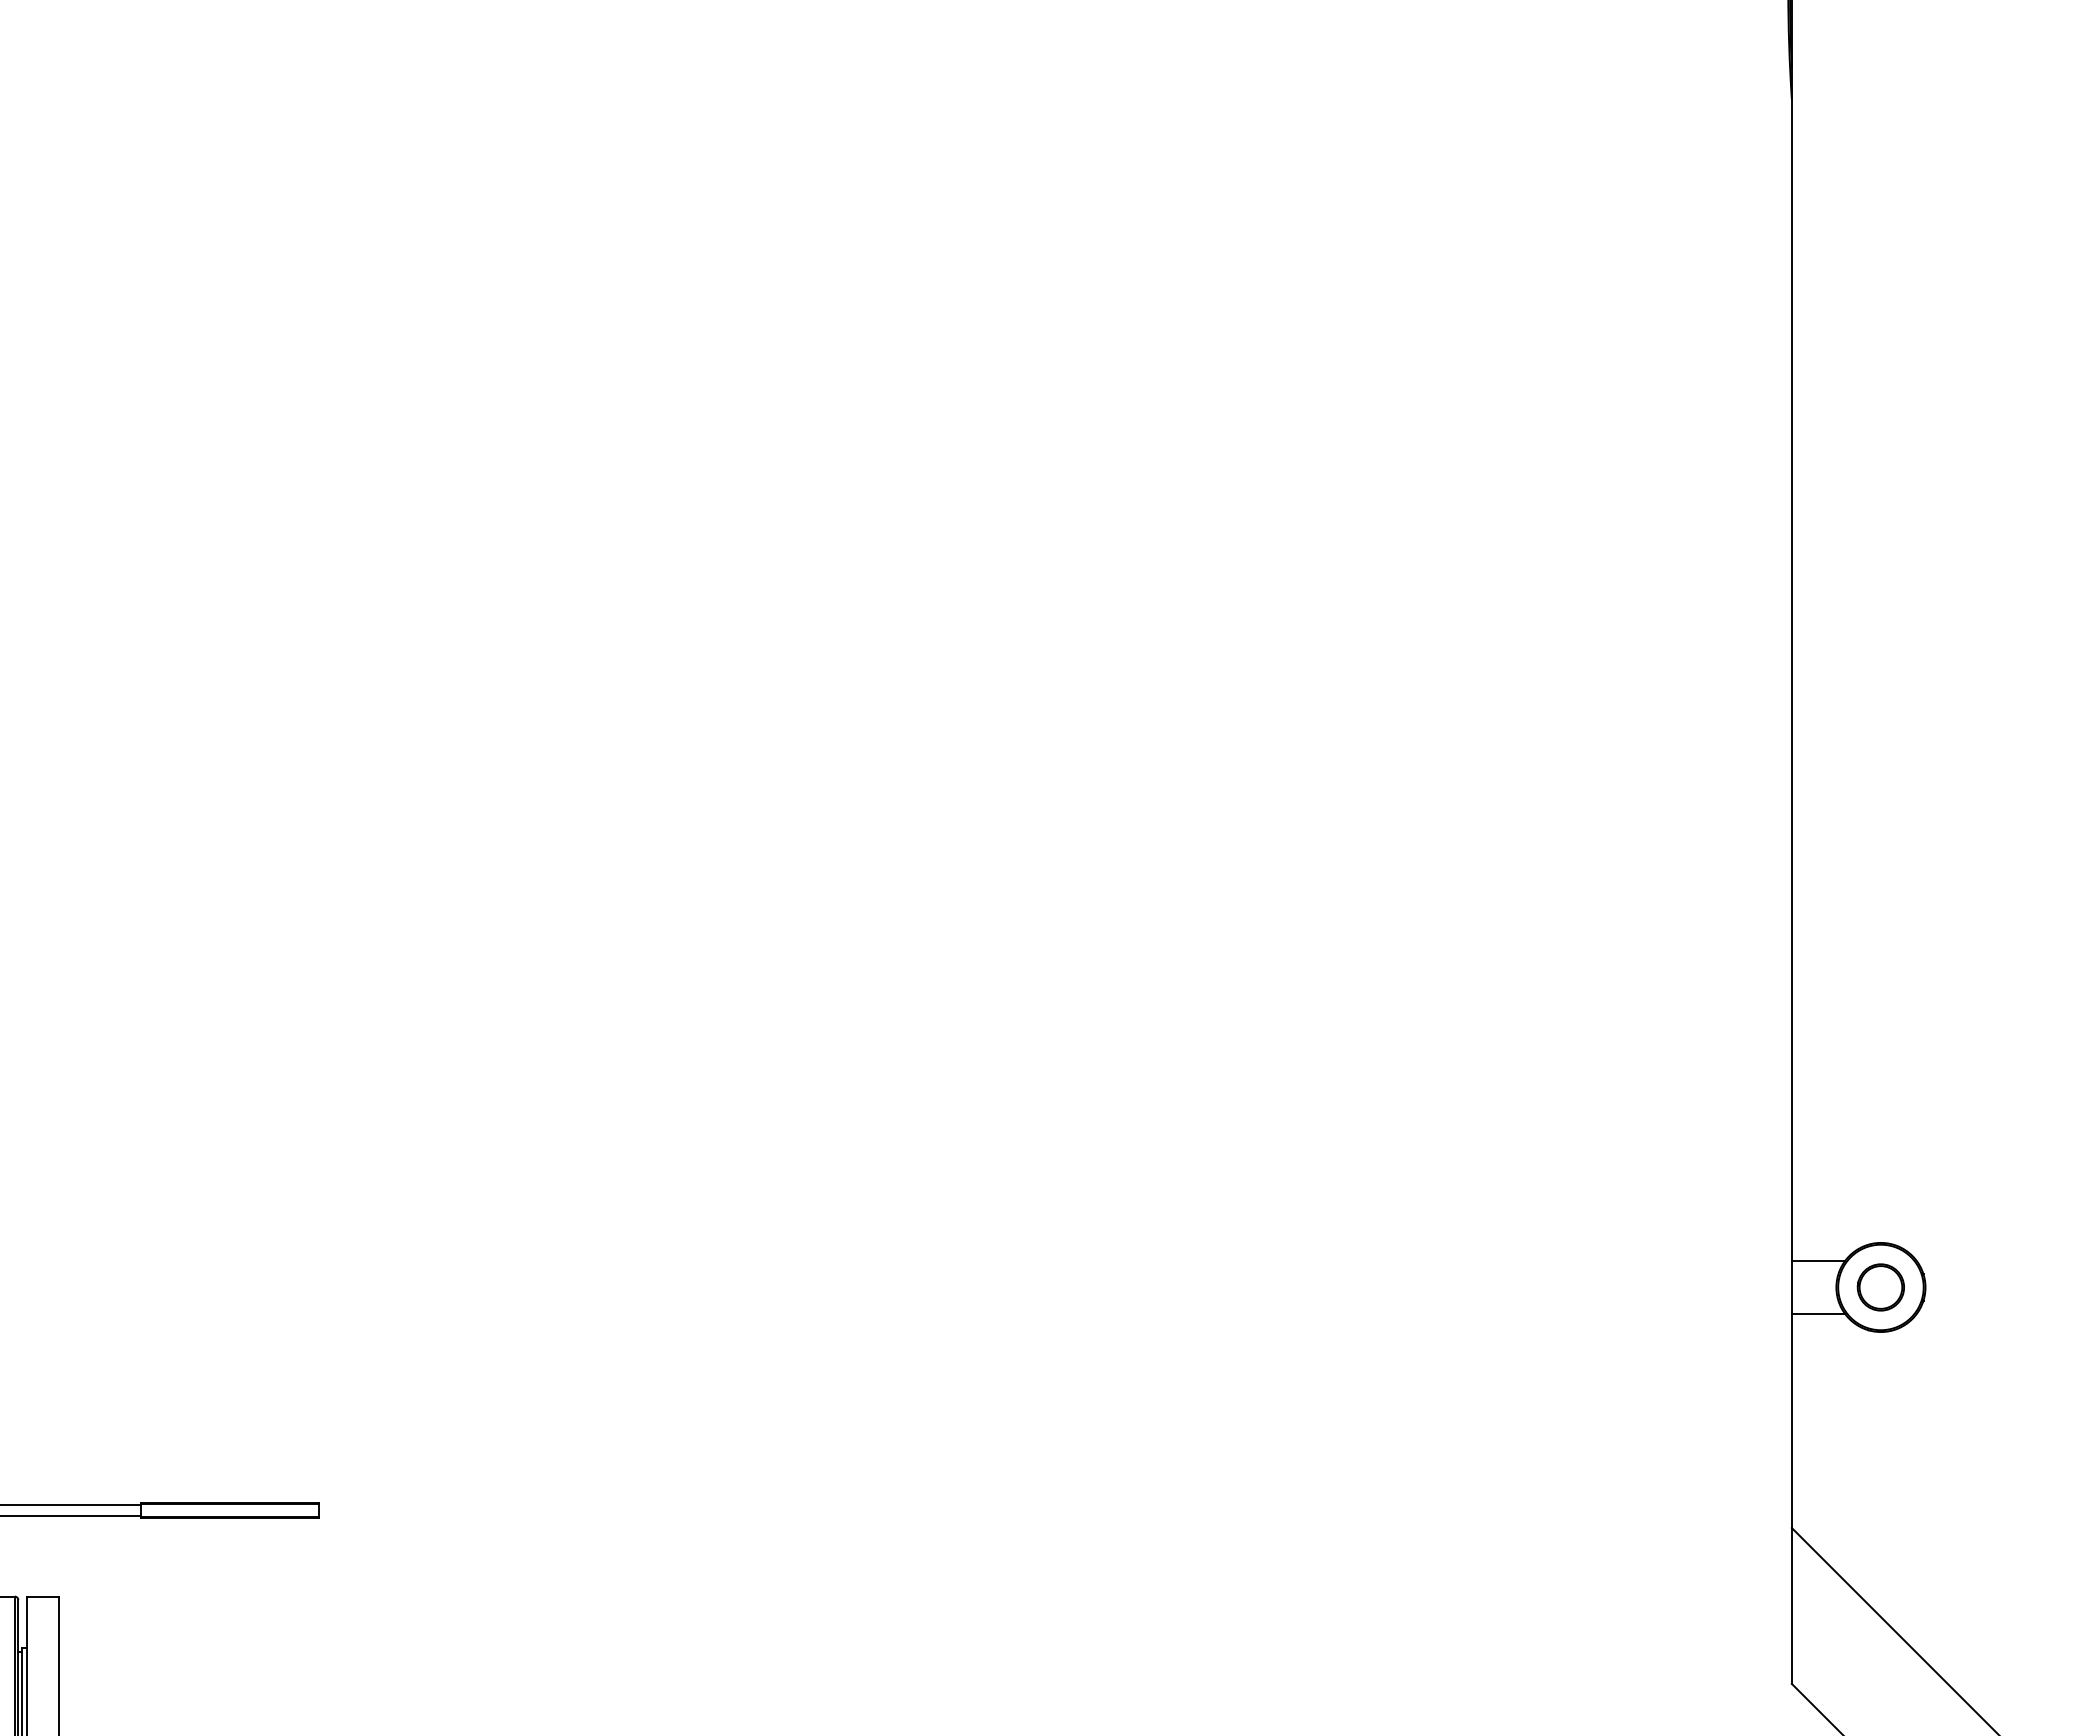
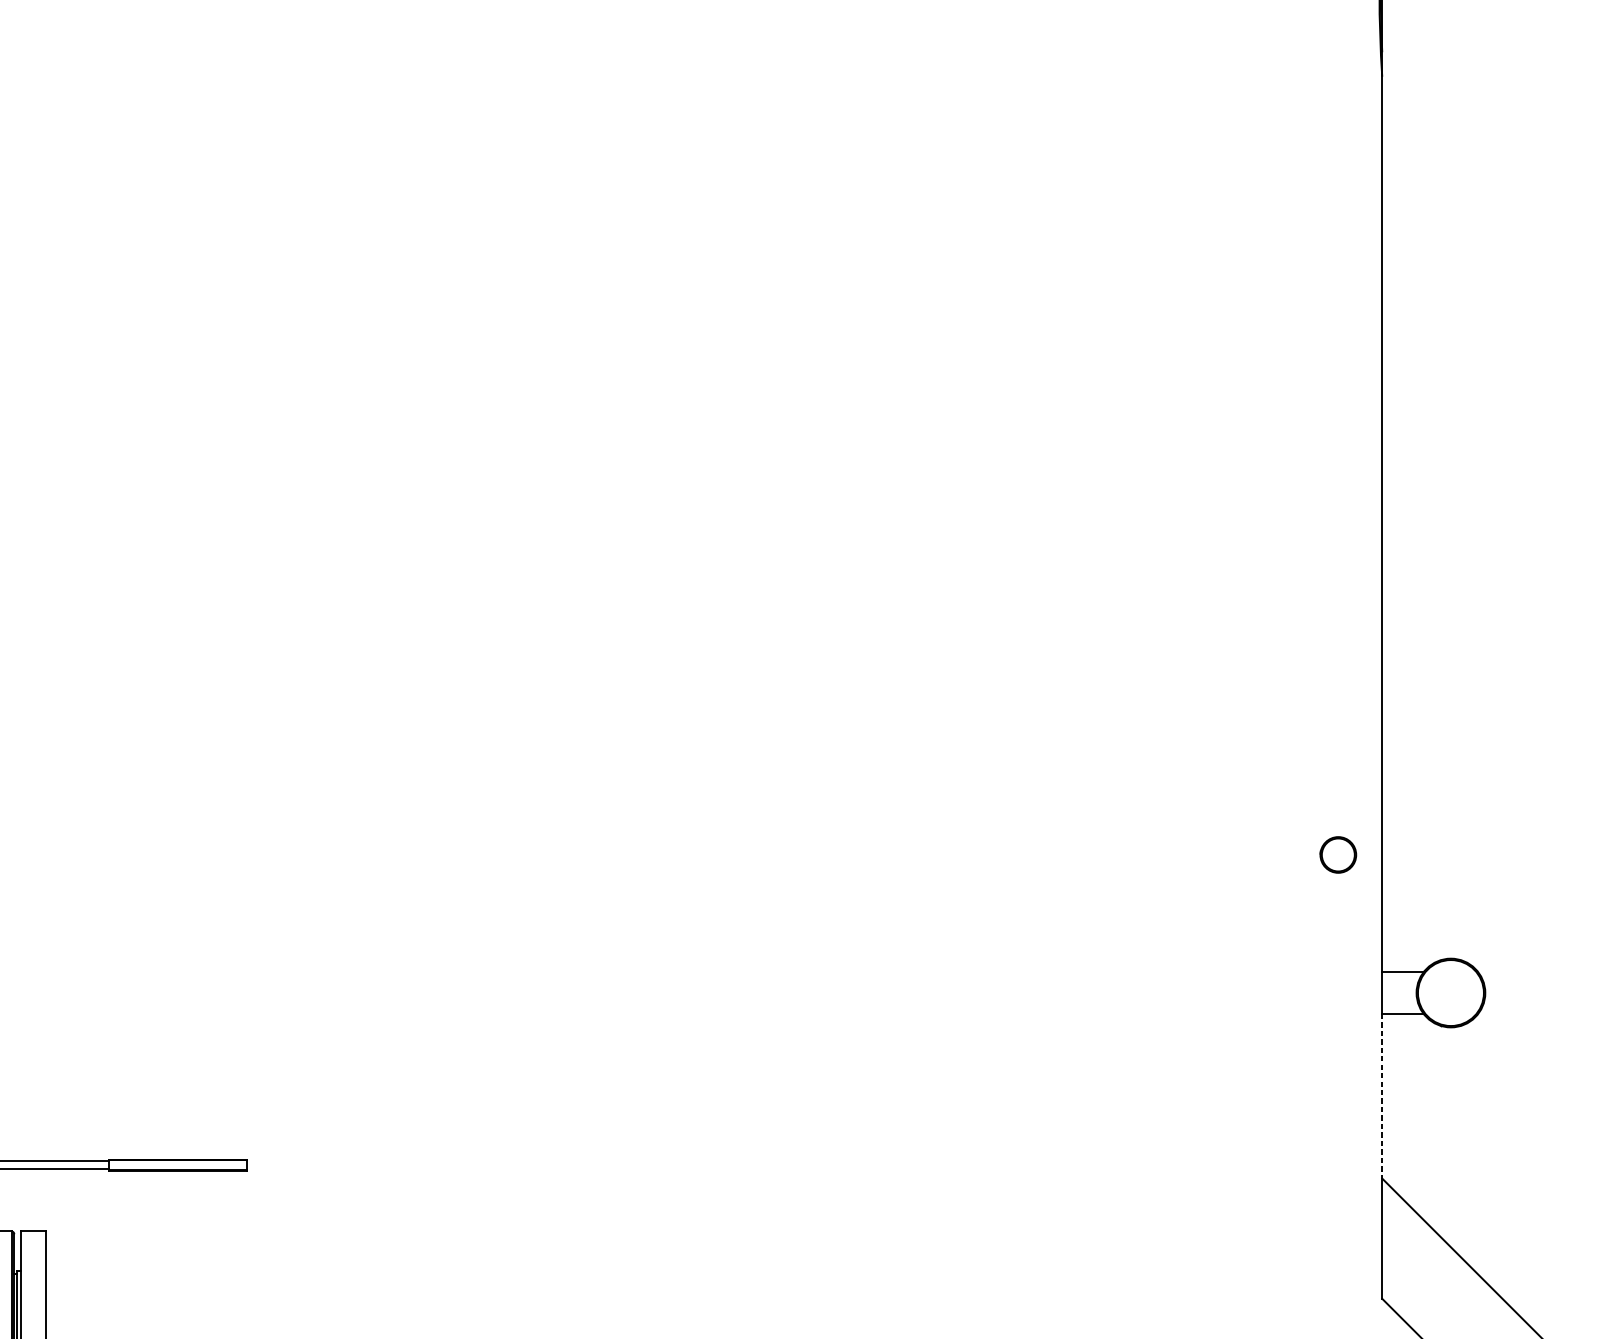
part: (1880, 1287) -> (1337, 854), moved
line: (1791, 1421) -> (1381, 1096), solid -> dashed

